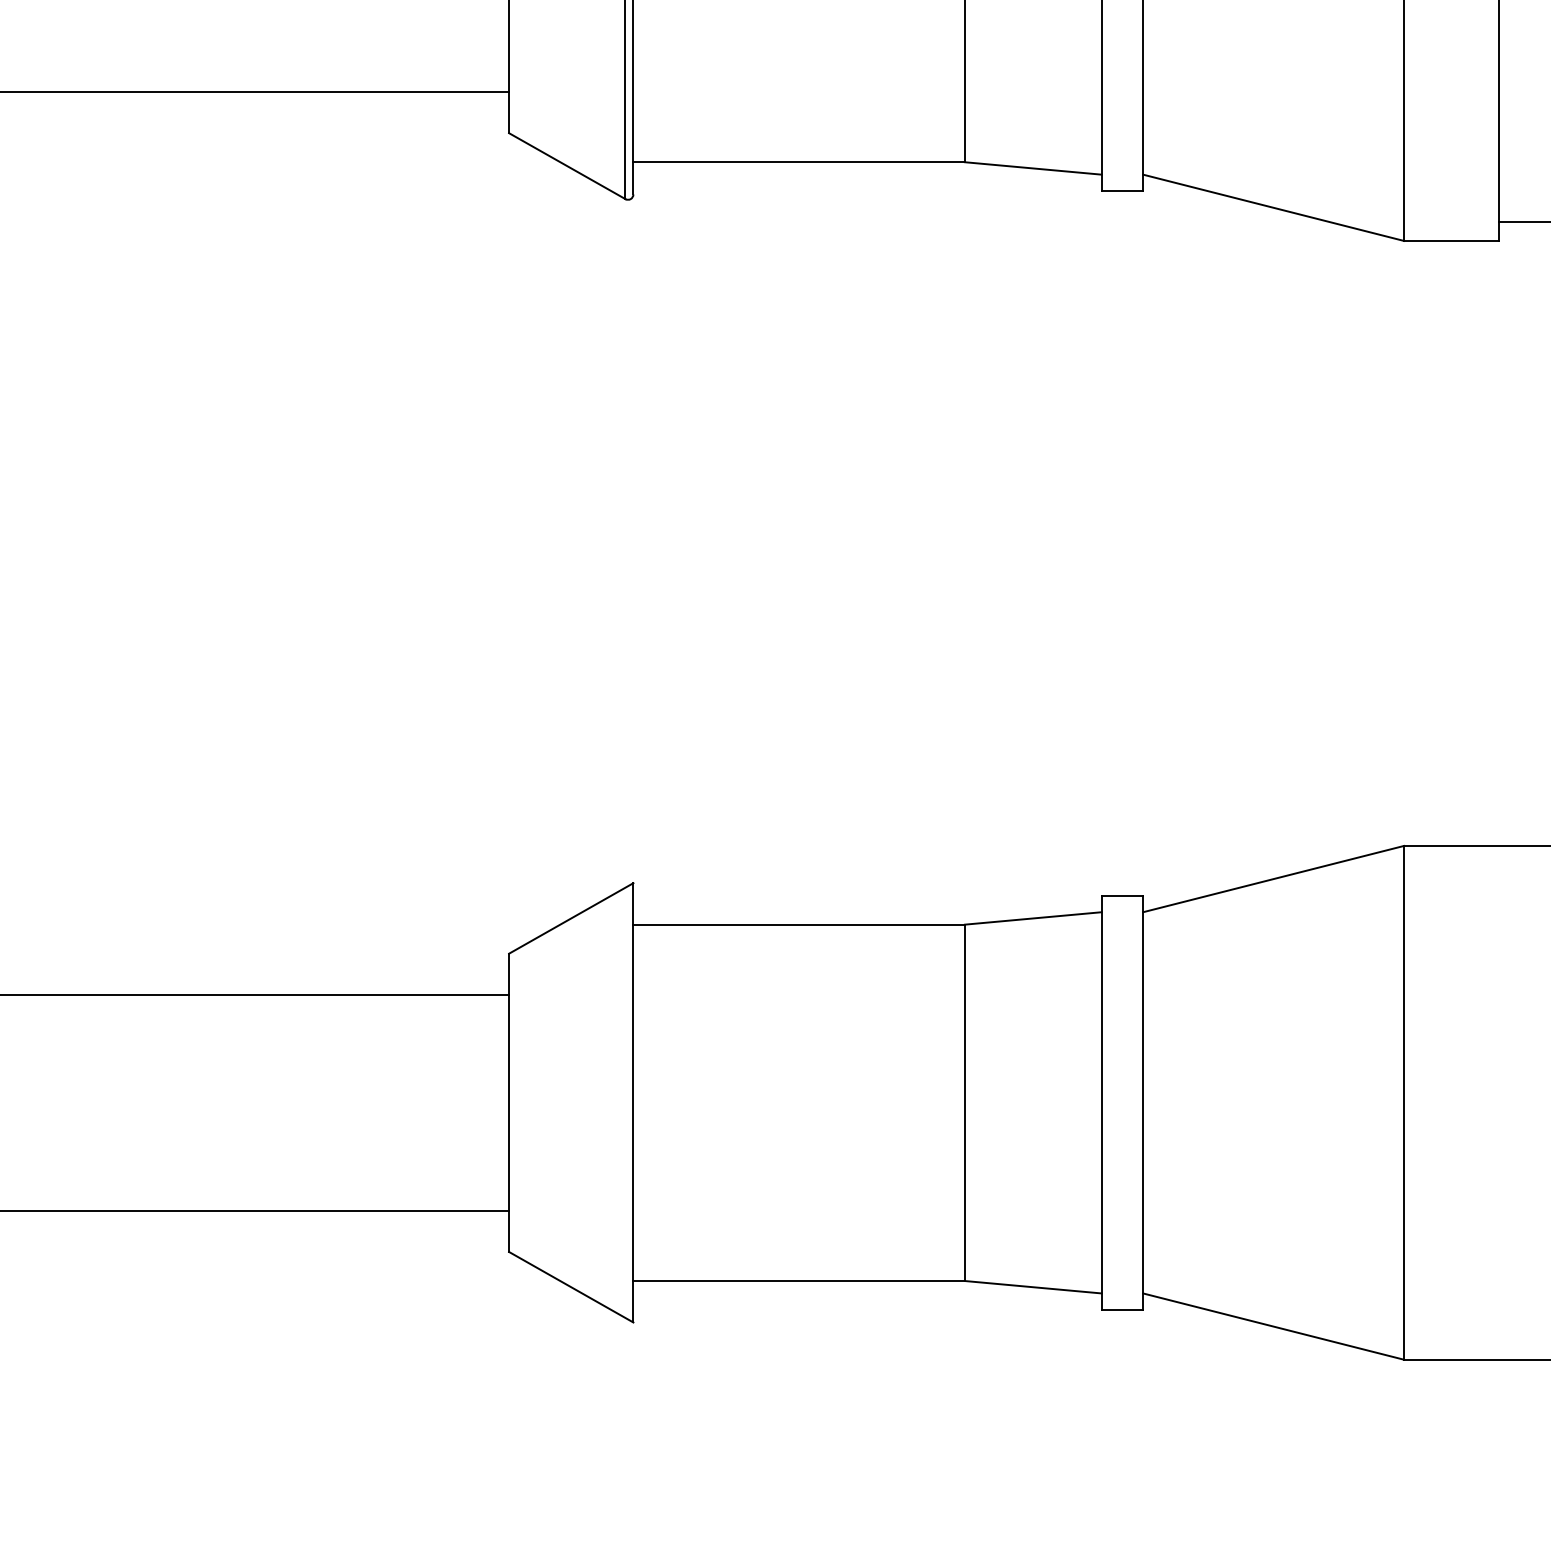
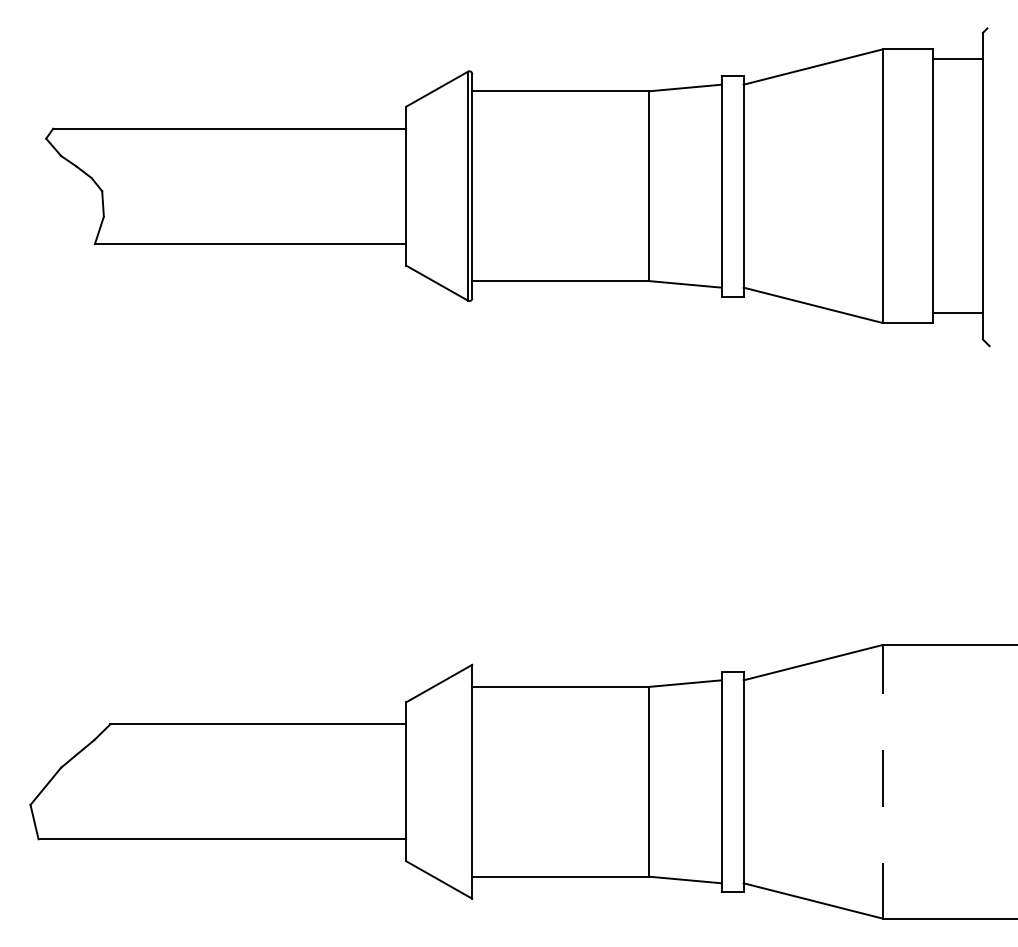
line: (1403, 1102) -> (882, 781), solid -> dashed

